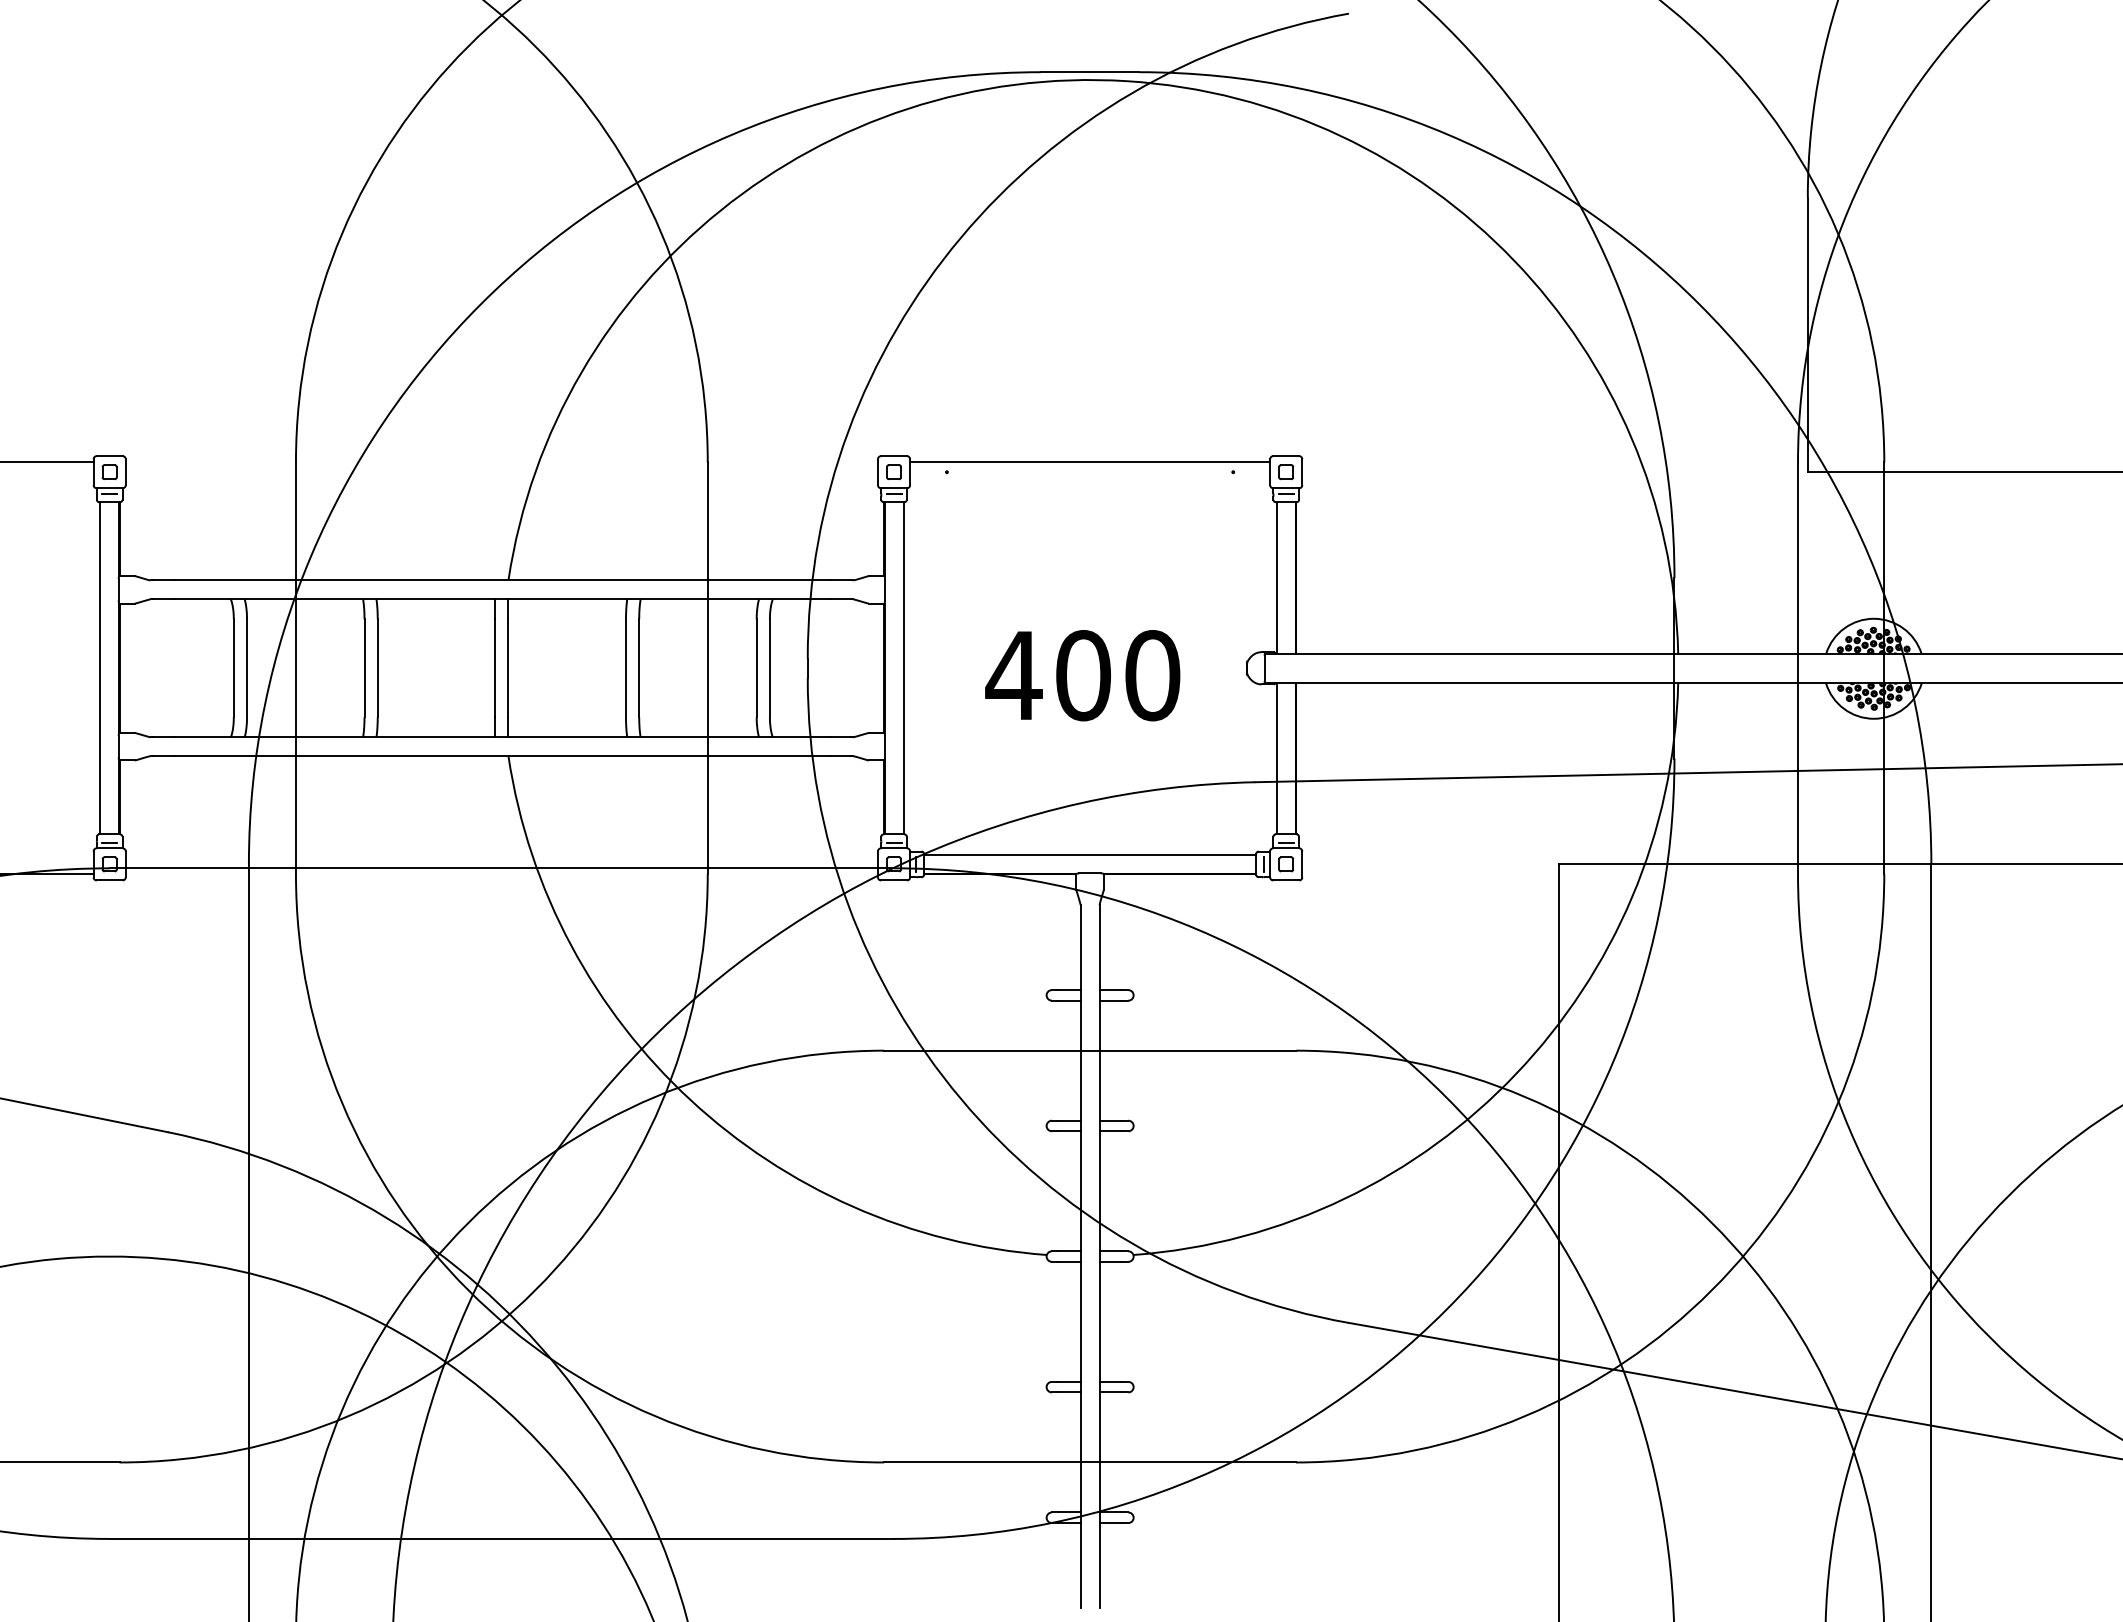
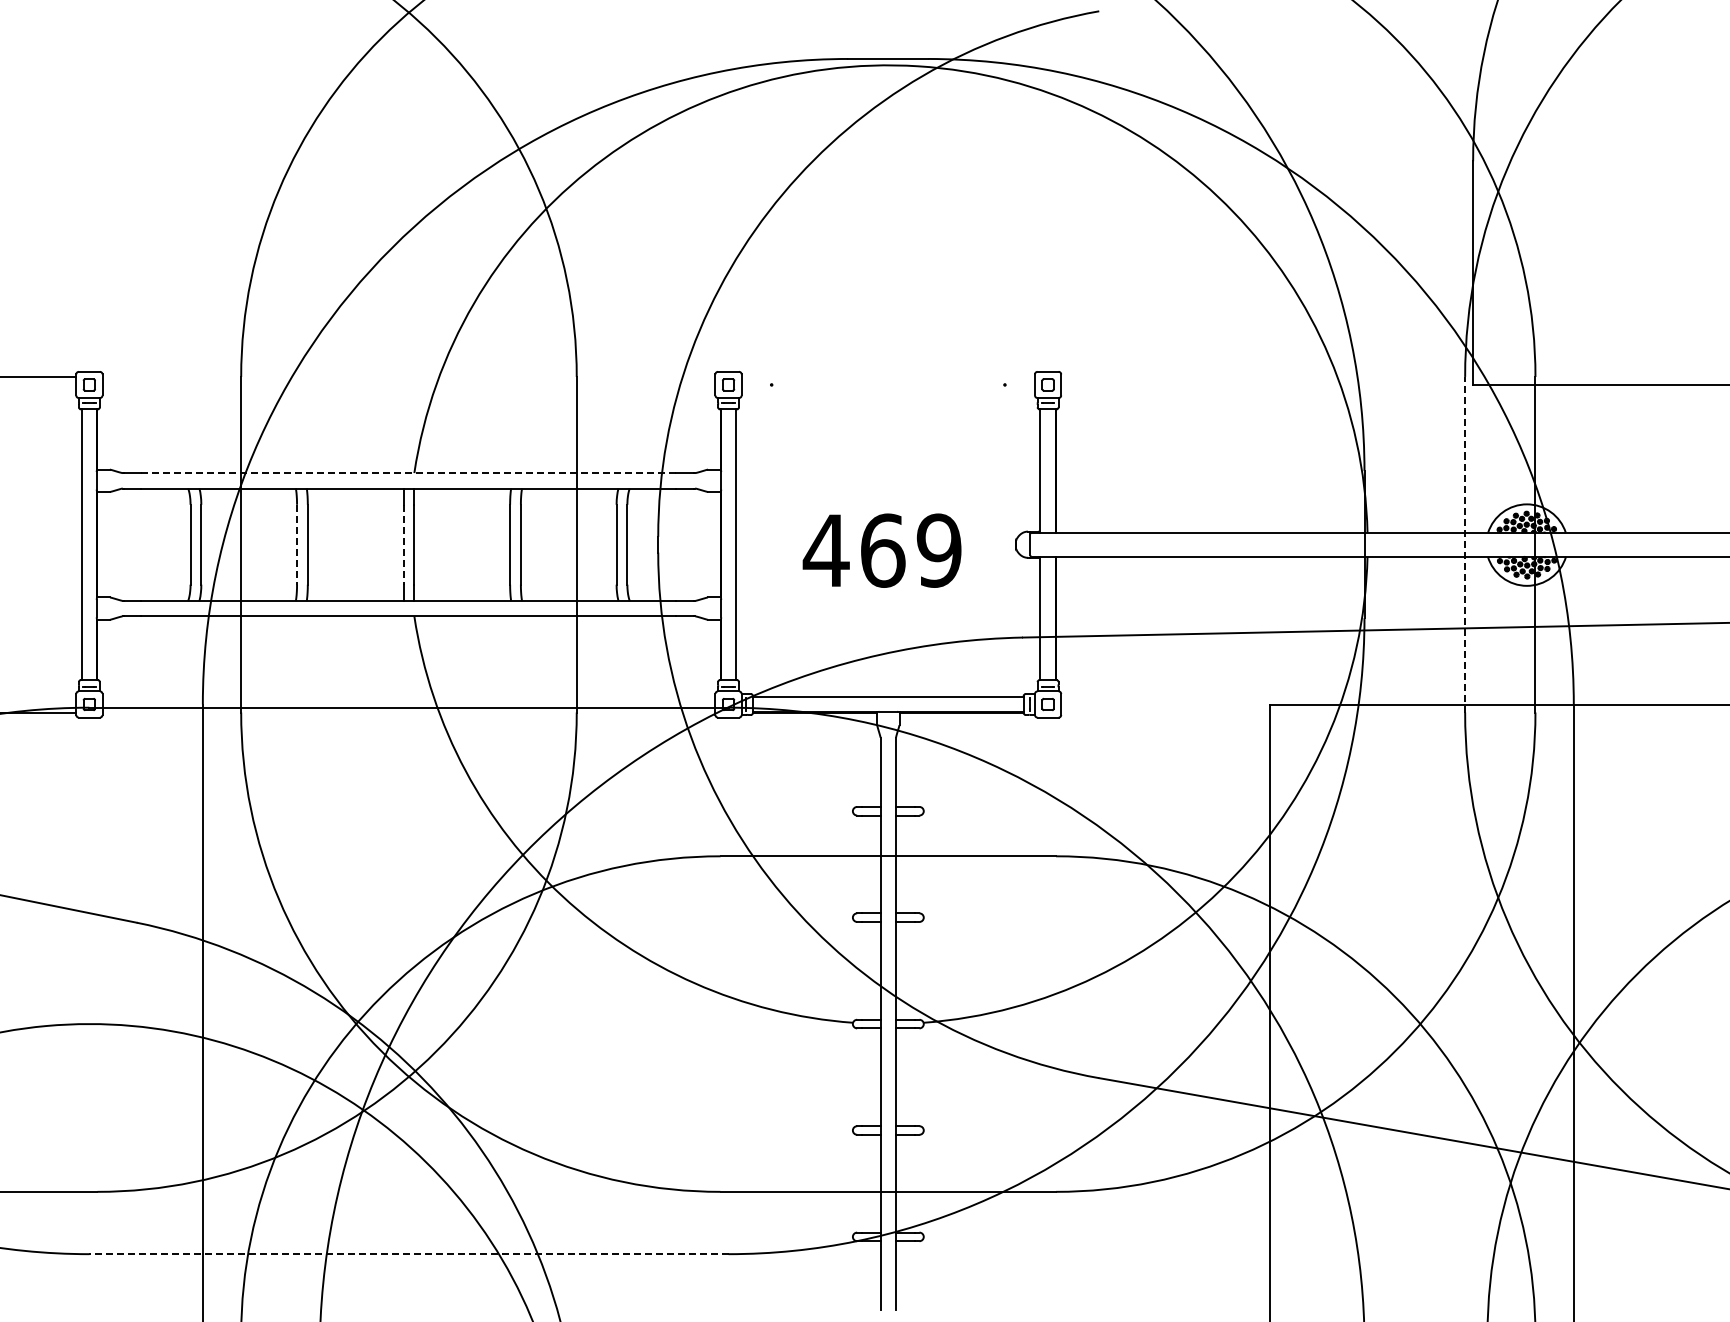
line: (1090, 461) -> (888, 376), removed
line: (501, 580) -> (408, 473), solid -> dashed
line: (365, 668) -> (297, 544), solid -> dashed
line: (495, 668) -> (403, 544), solid -> dashed
line: (1798, 668) -> (1465, 544), solid -> dashed
text: (1117, 675) -> (910, 550), 400 -> 469
line: (501, 1539) -> (408, 1254), solid -> dashed

